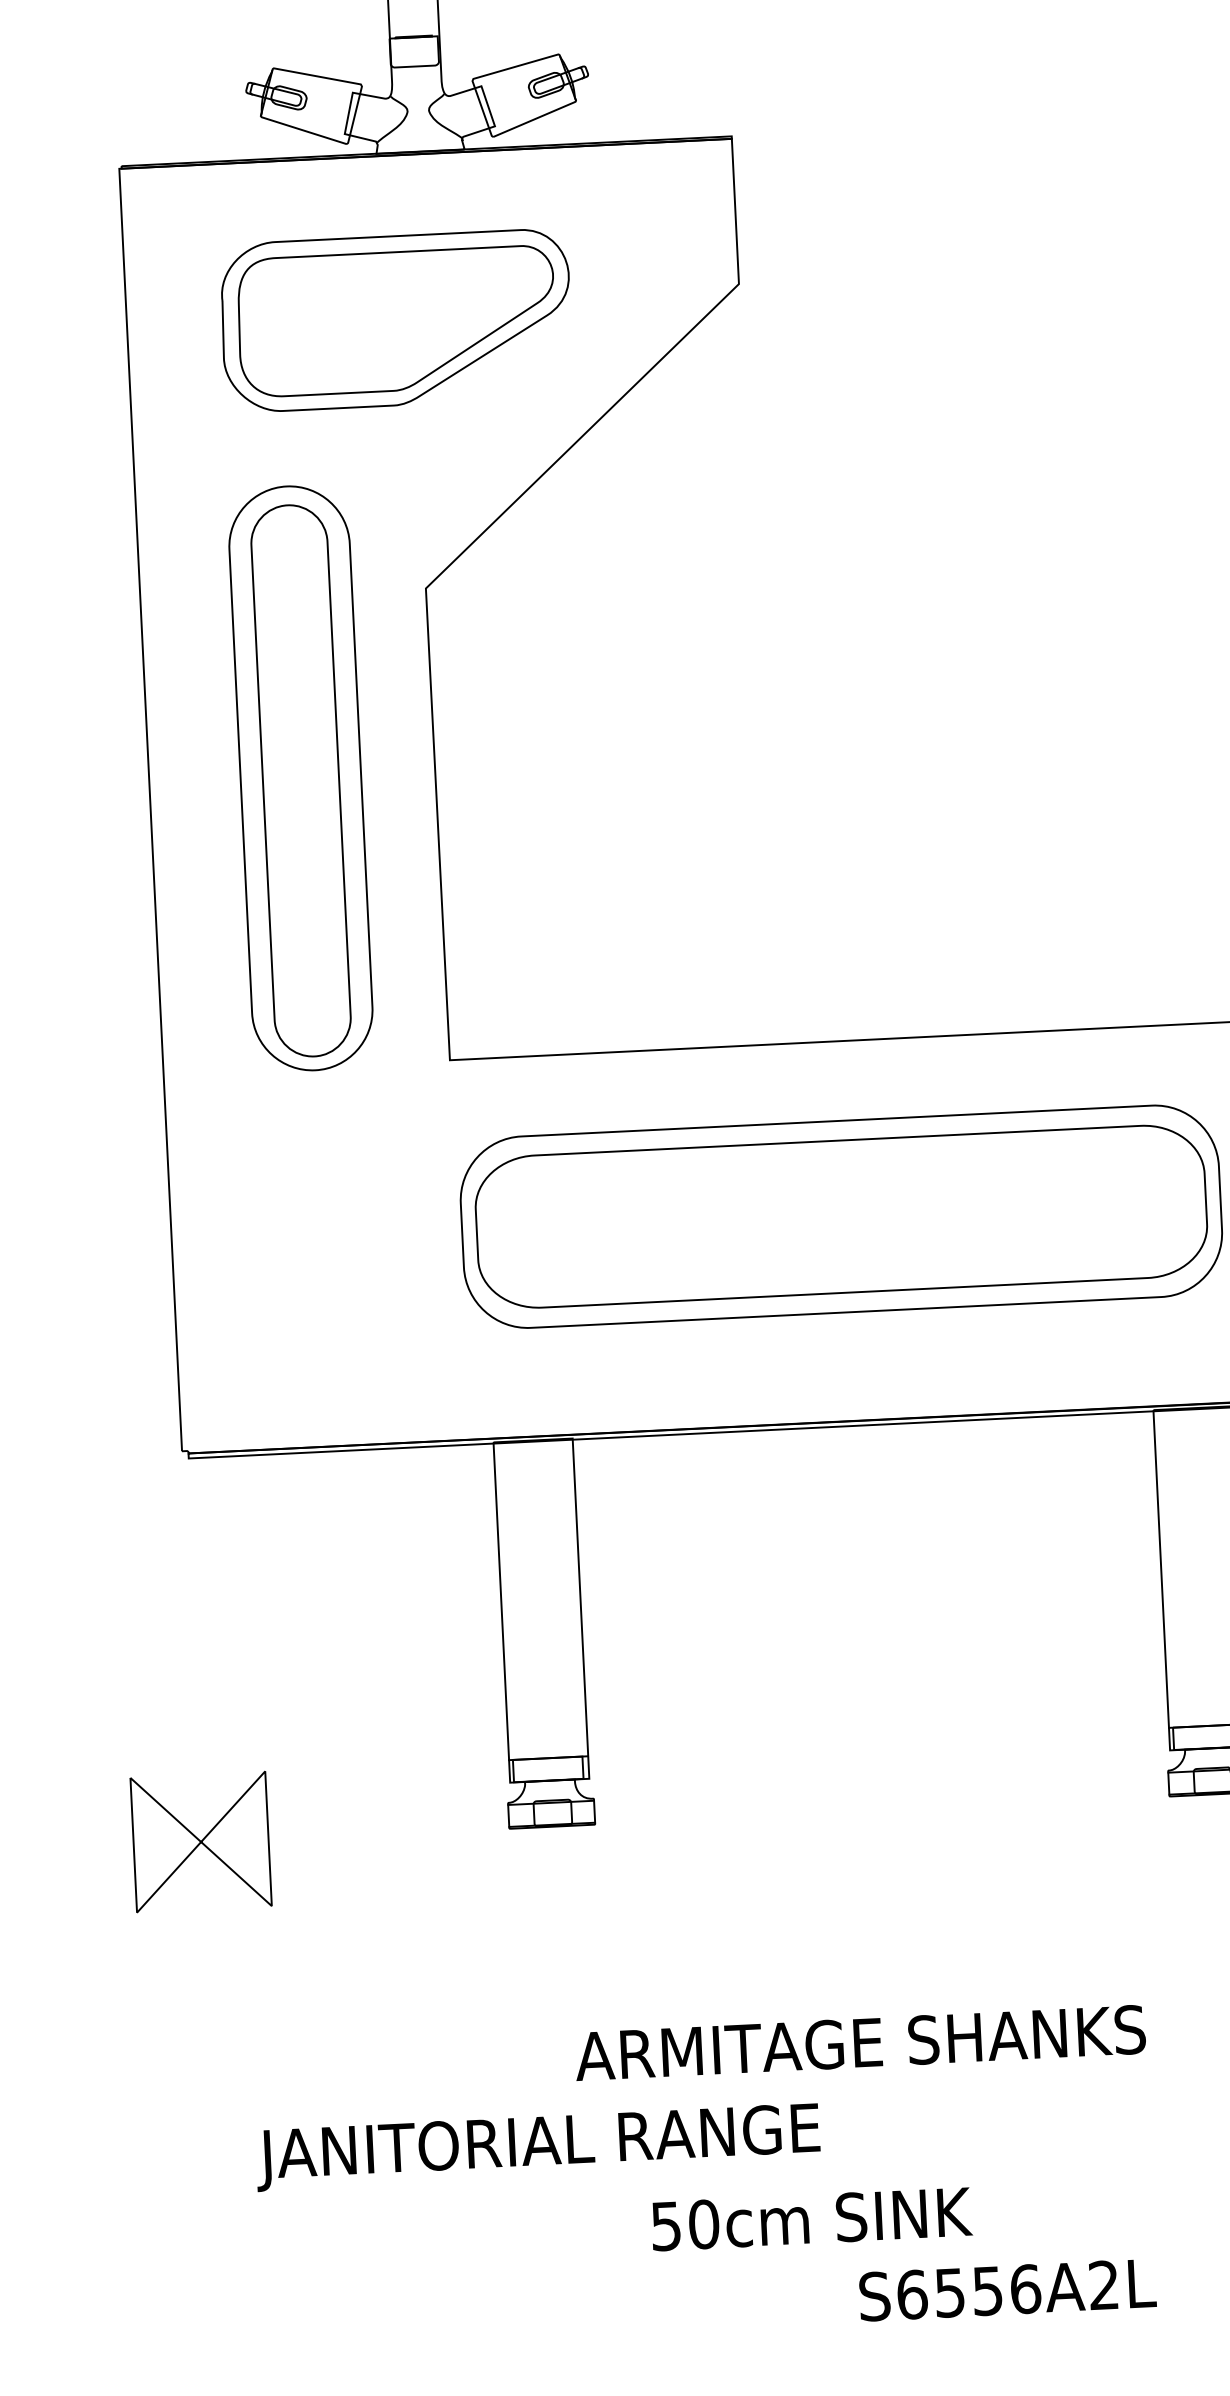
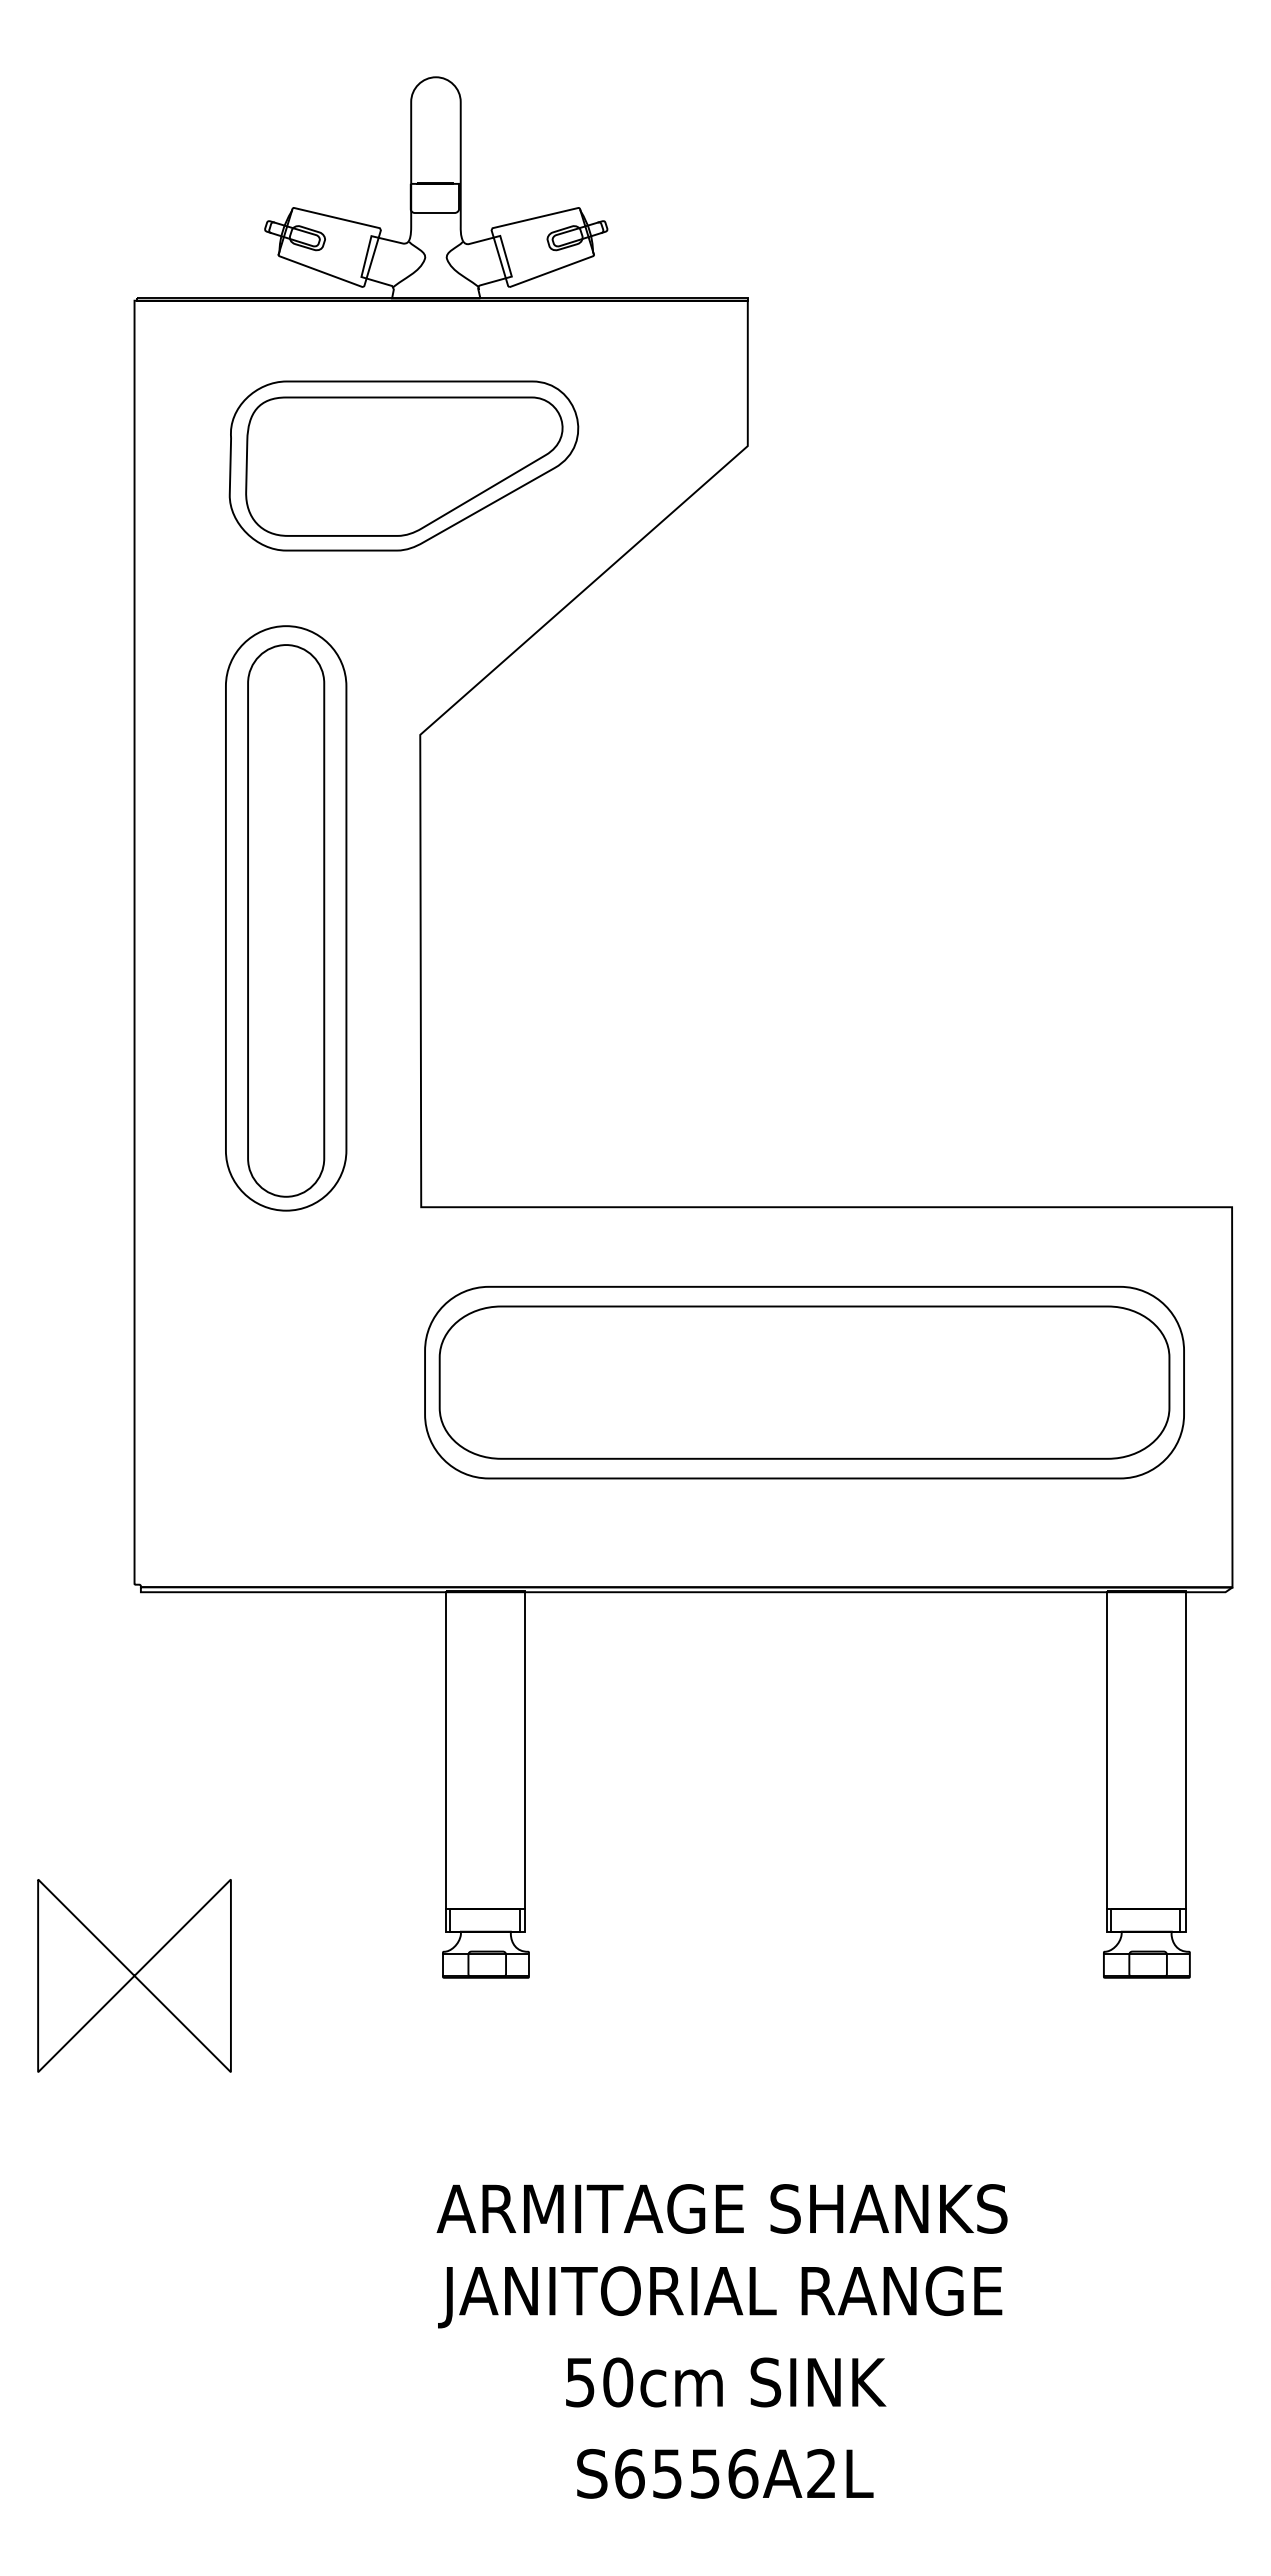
part: (201, 1841) -> (134, 1975), size x1.43
text: (859, 2042) -> (721, 2208), moved
text: (538, 2147) -> (720, 2297), moved
text: (1007, 2289) -> (725, 2473), moved

